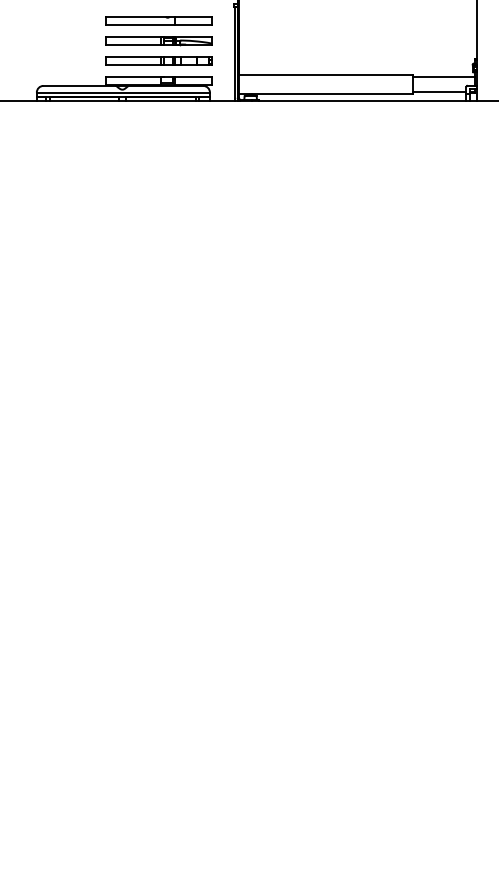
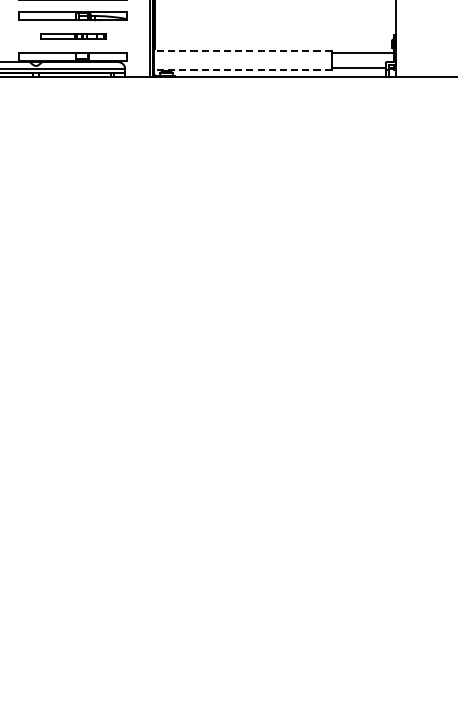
part: (158, 60) -> (72, 36), size x0.6
line: (325, 75) -> (242, 51), solid -> dashed
line: (325, 93) -> (242, 69), solid -> dashed

